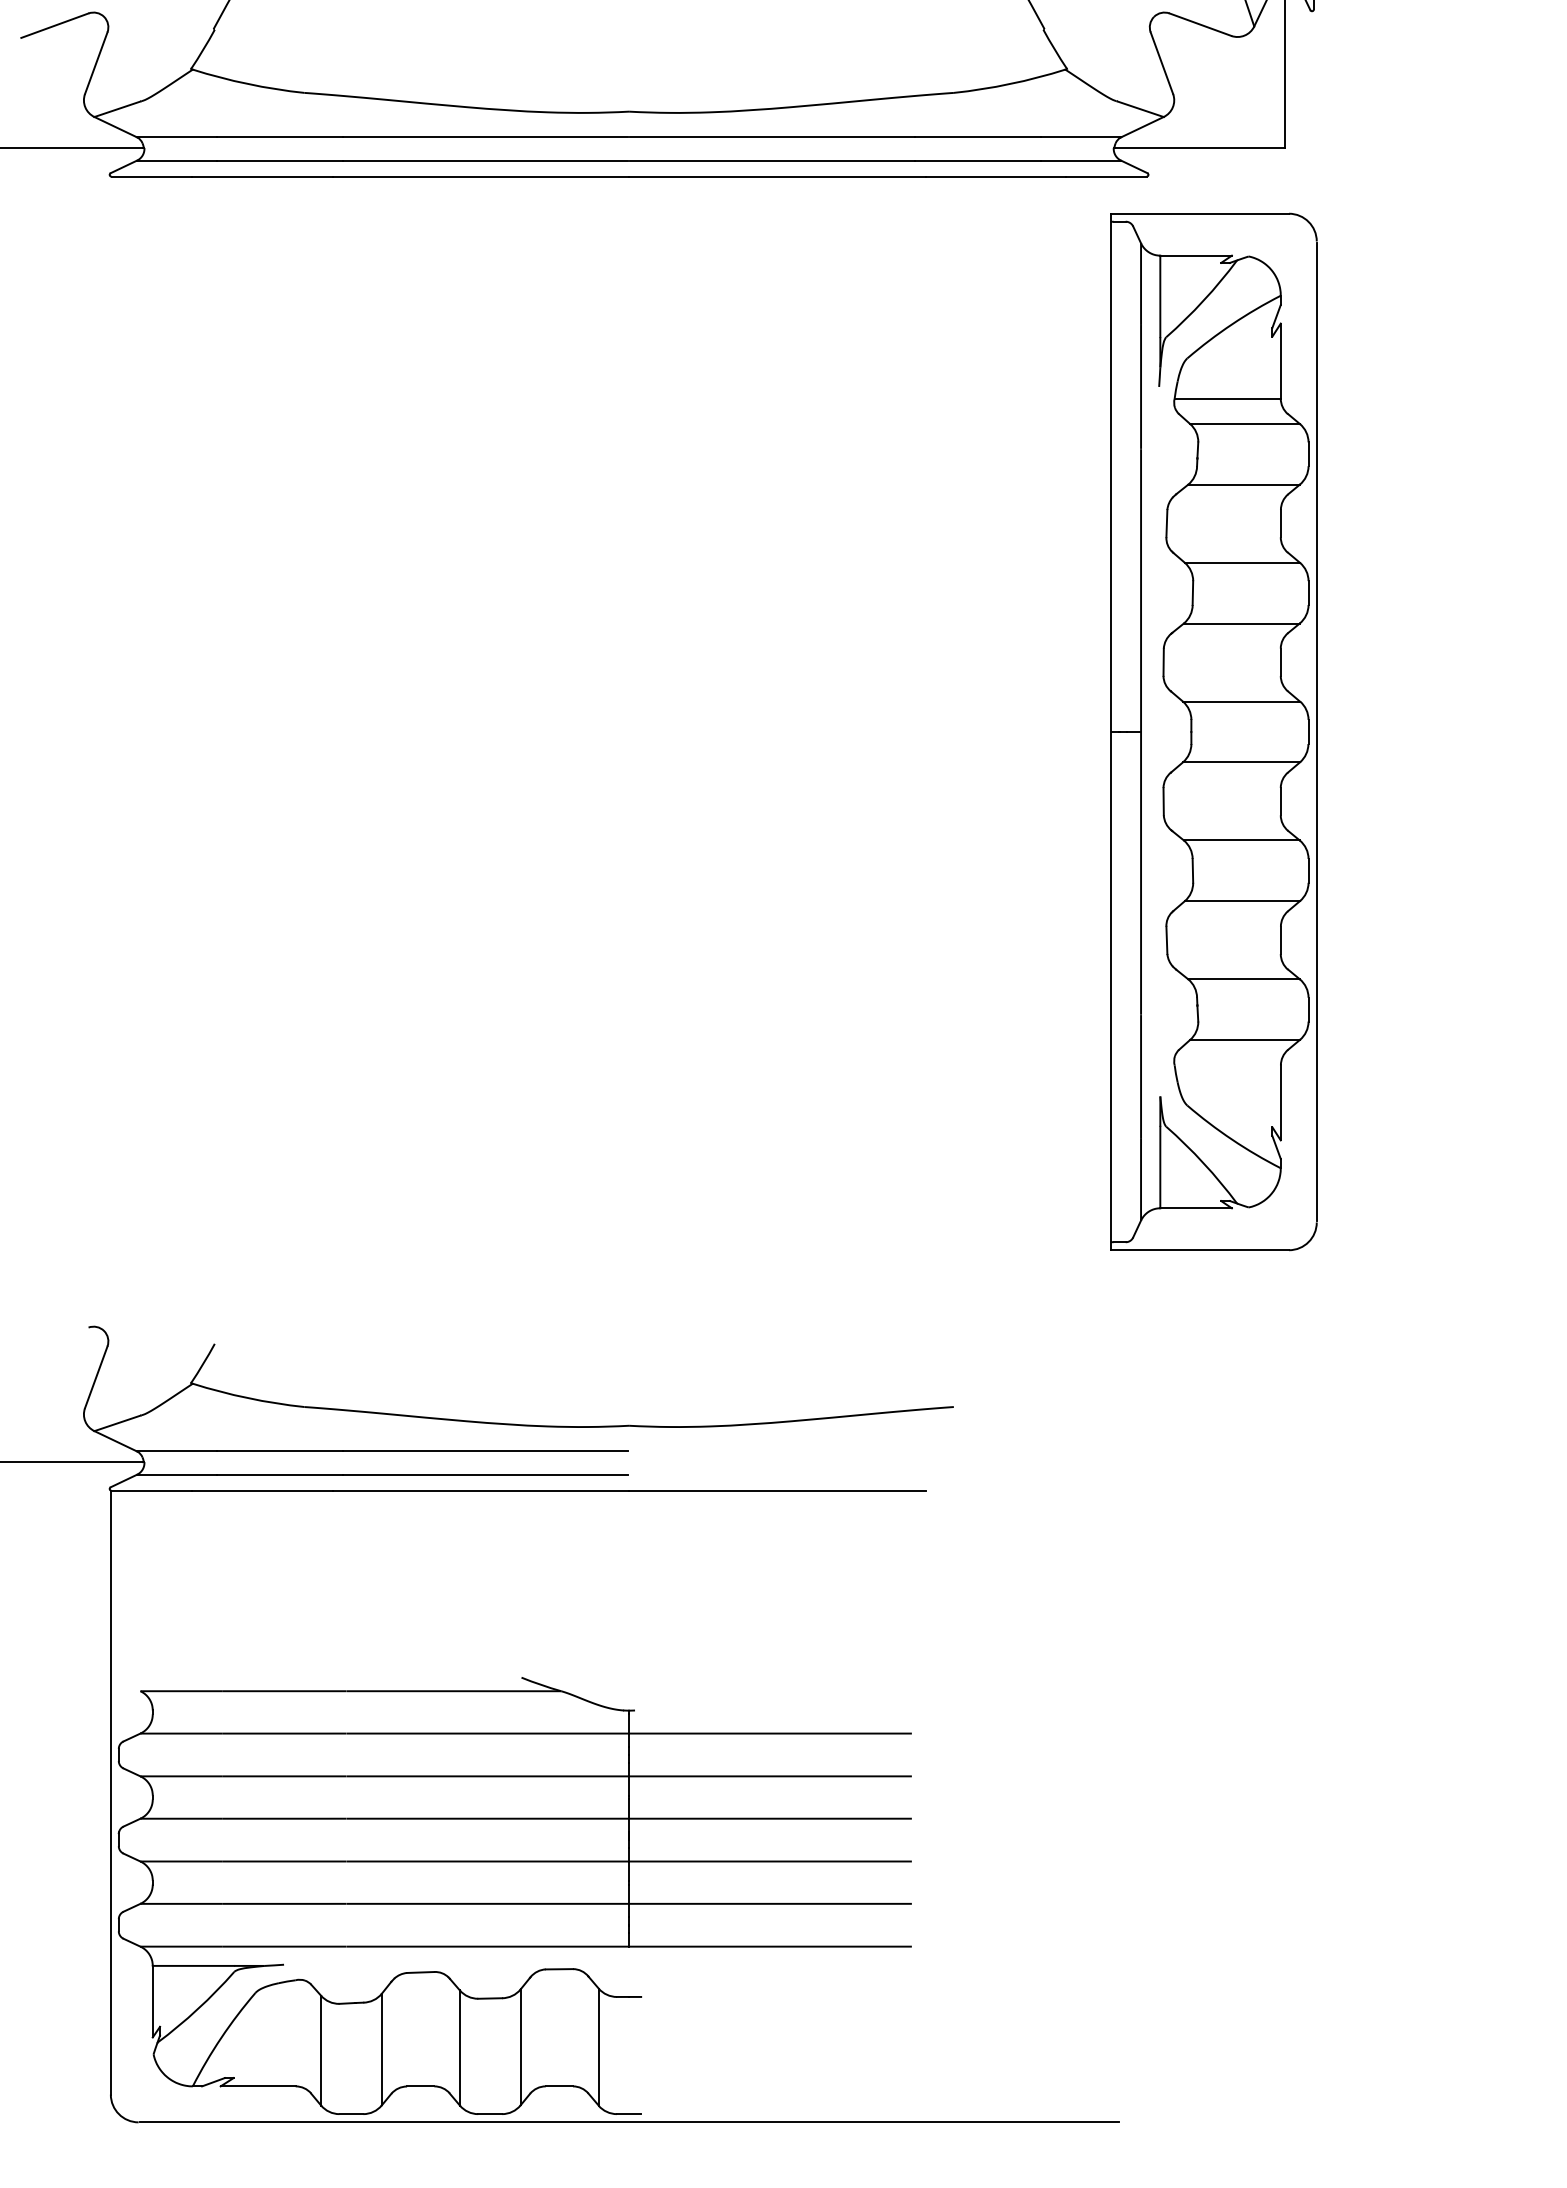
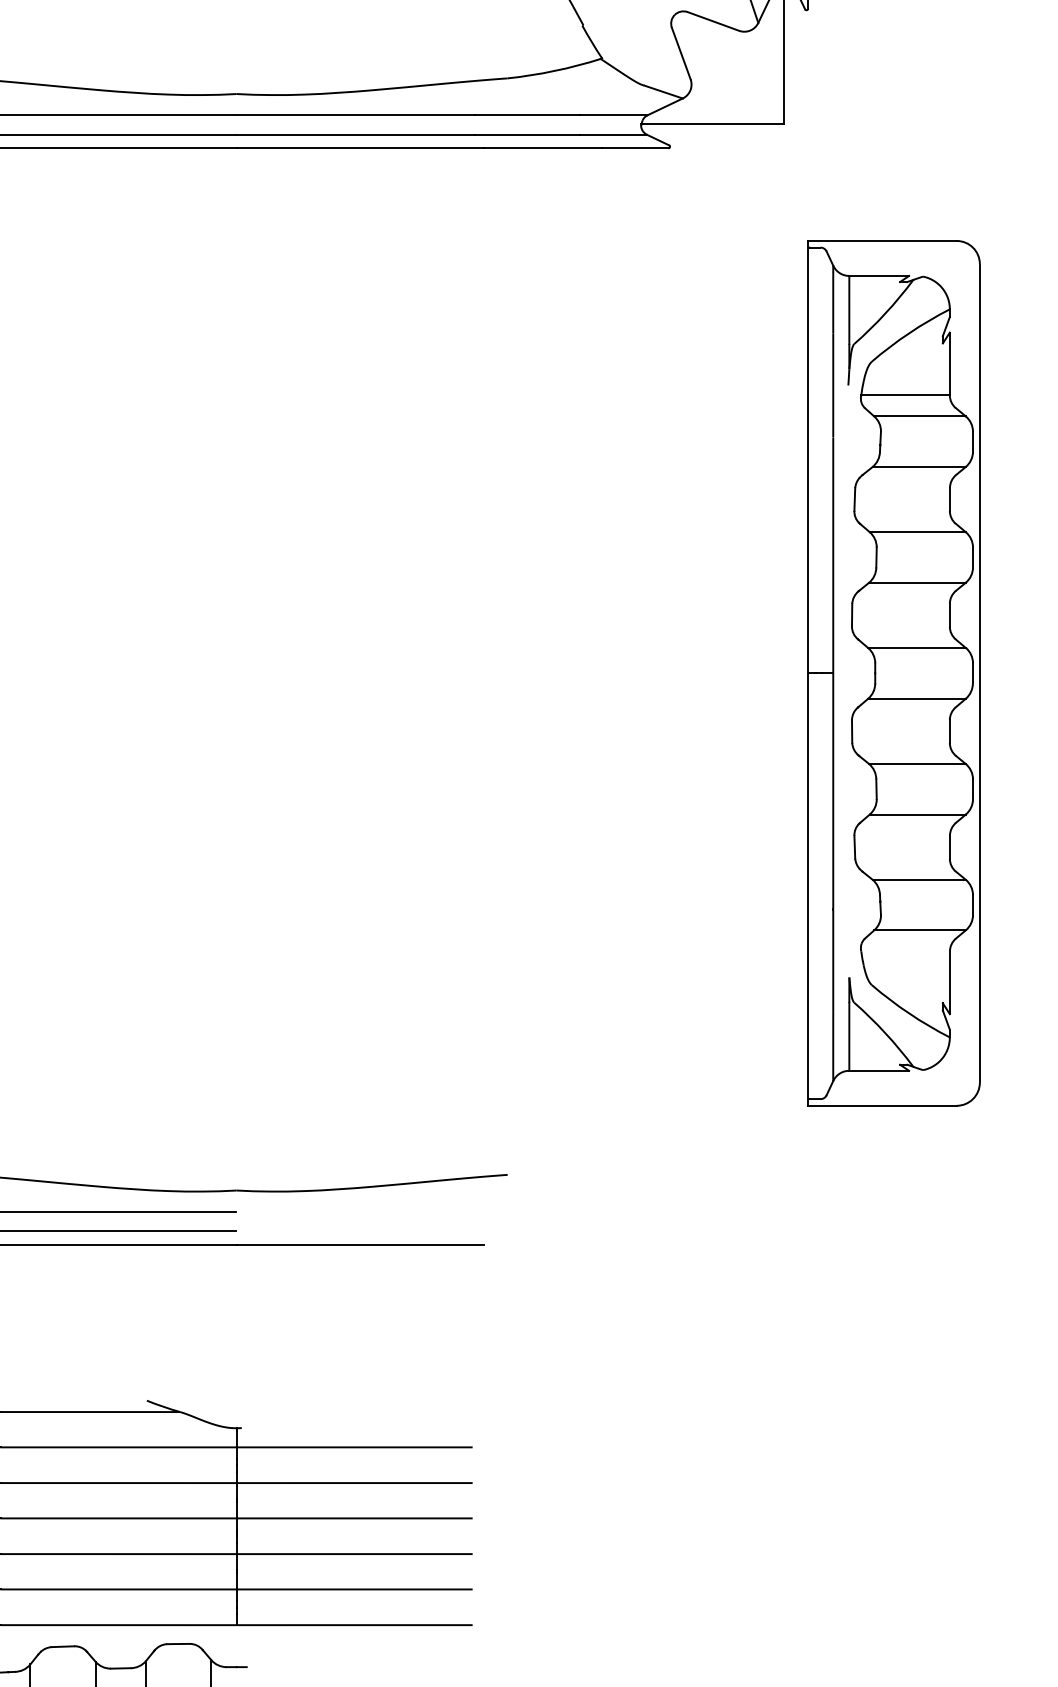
part: (1213, 731) -> (893, 672), moved

